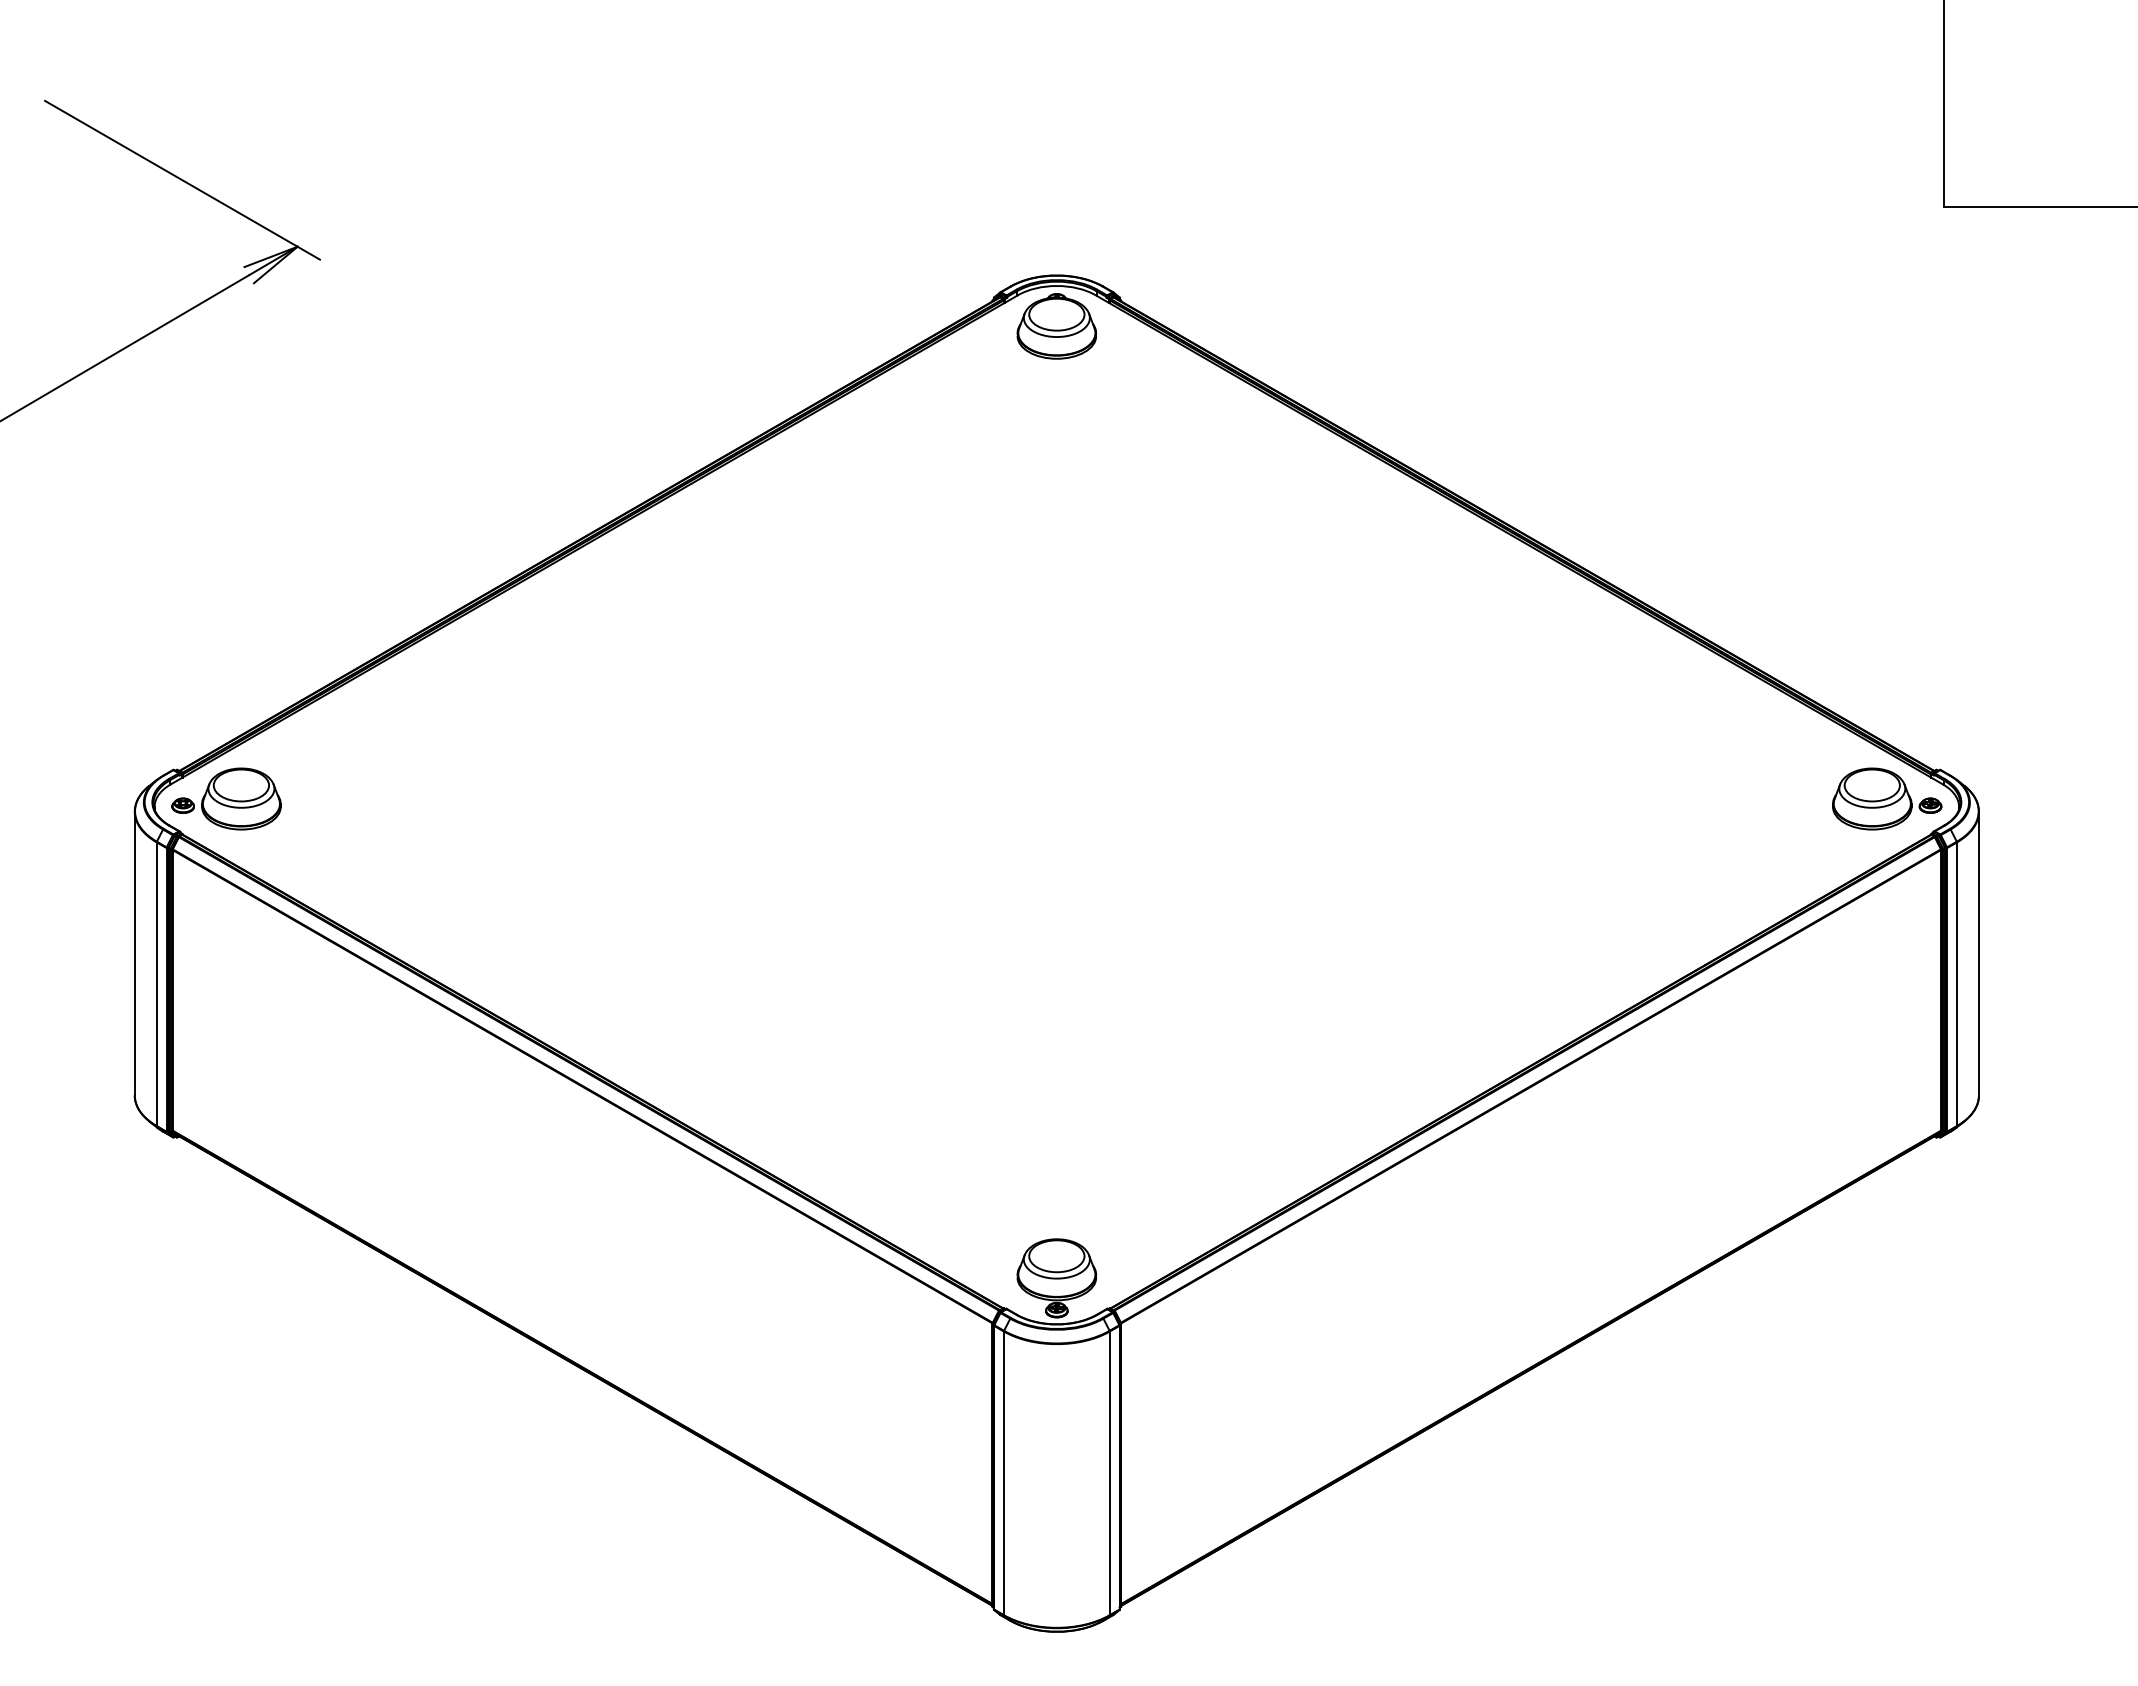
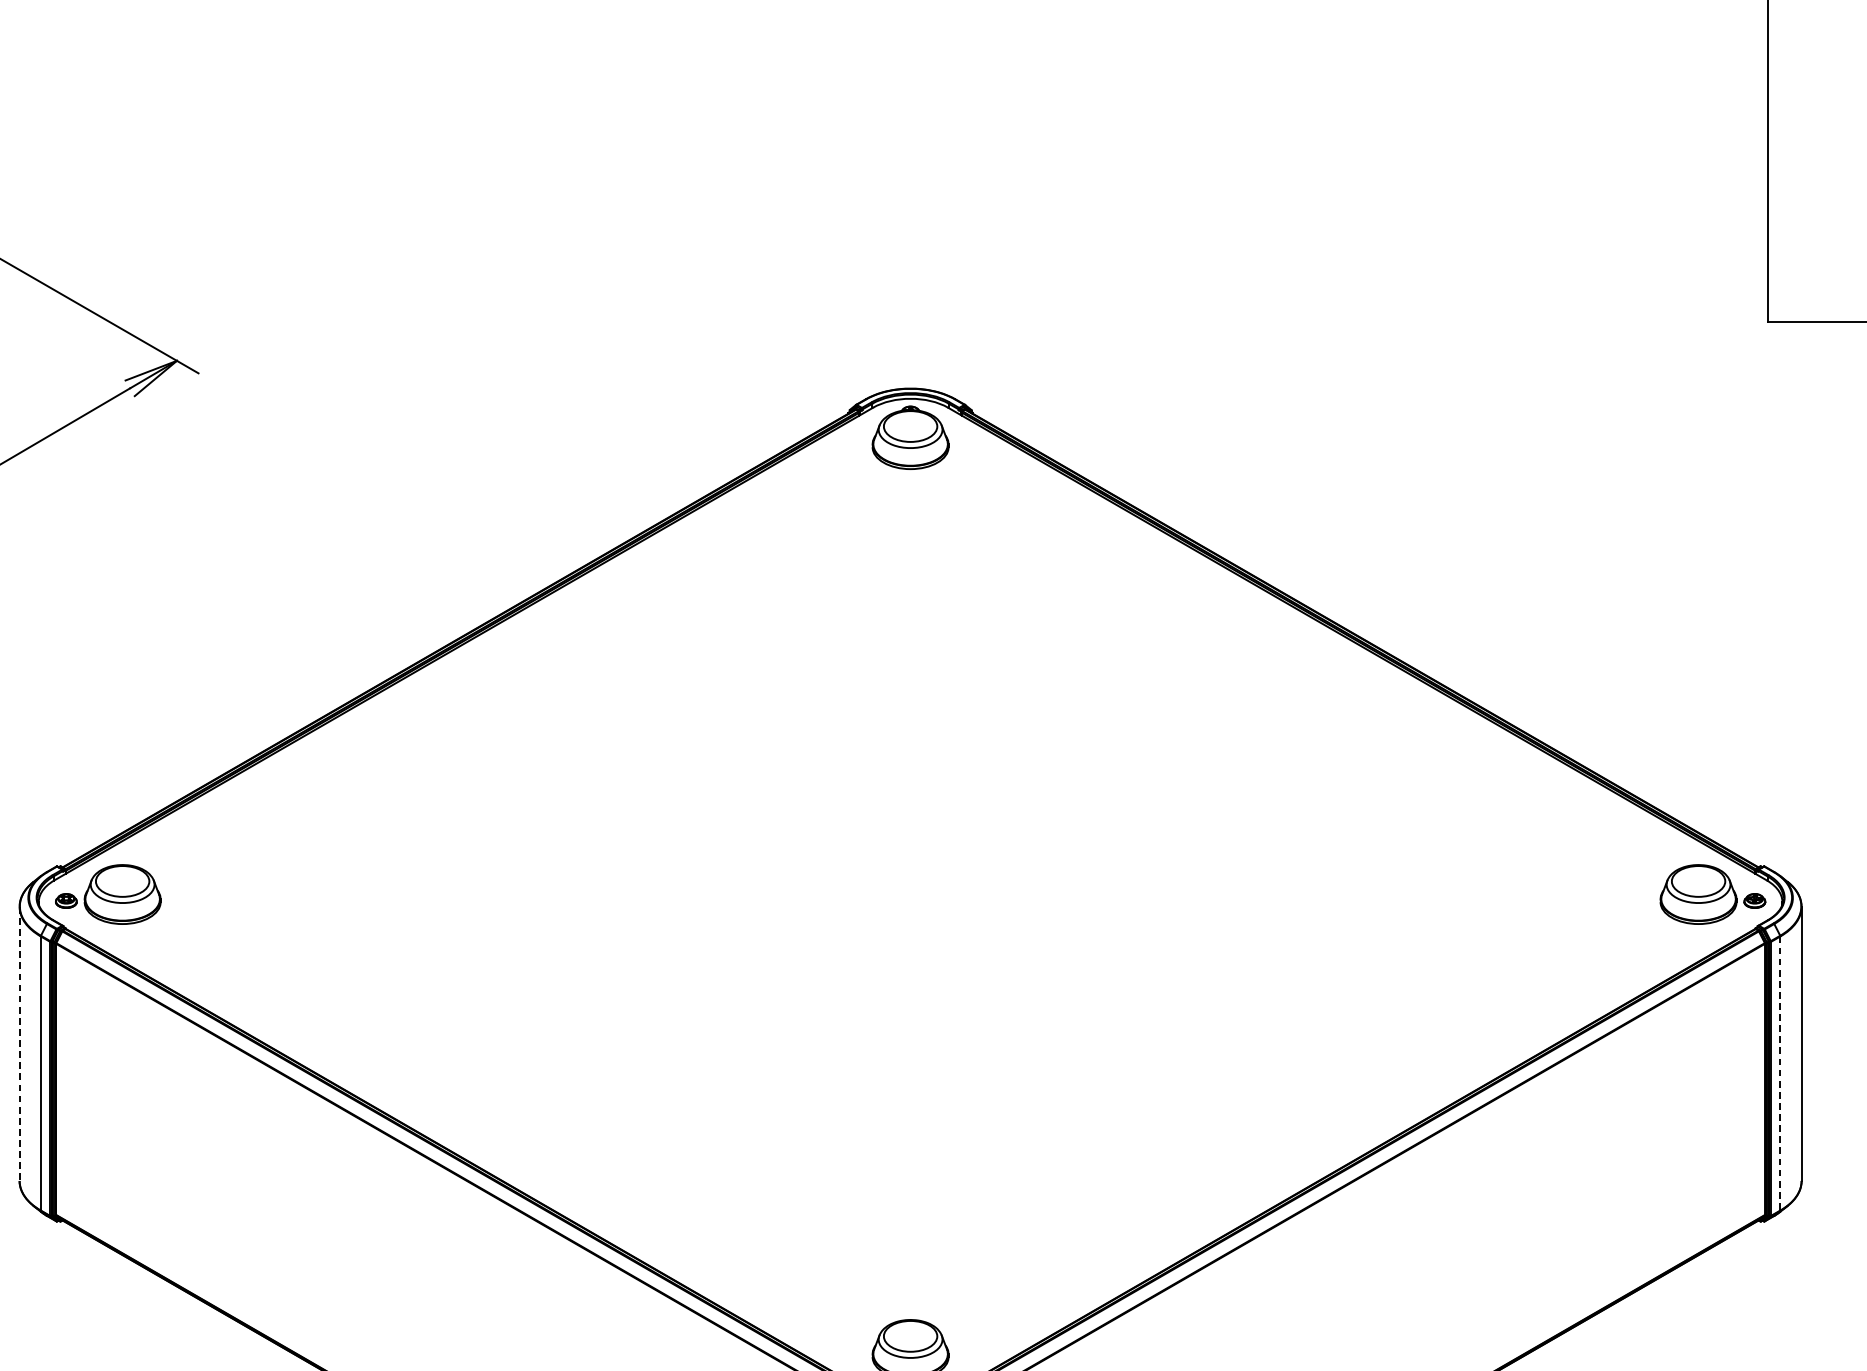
line: (134, 953) -> (19, 1043), solid -> dashed
line: (1957, 984) -> (1780, 1073), solid -> dashed

